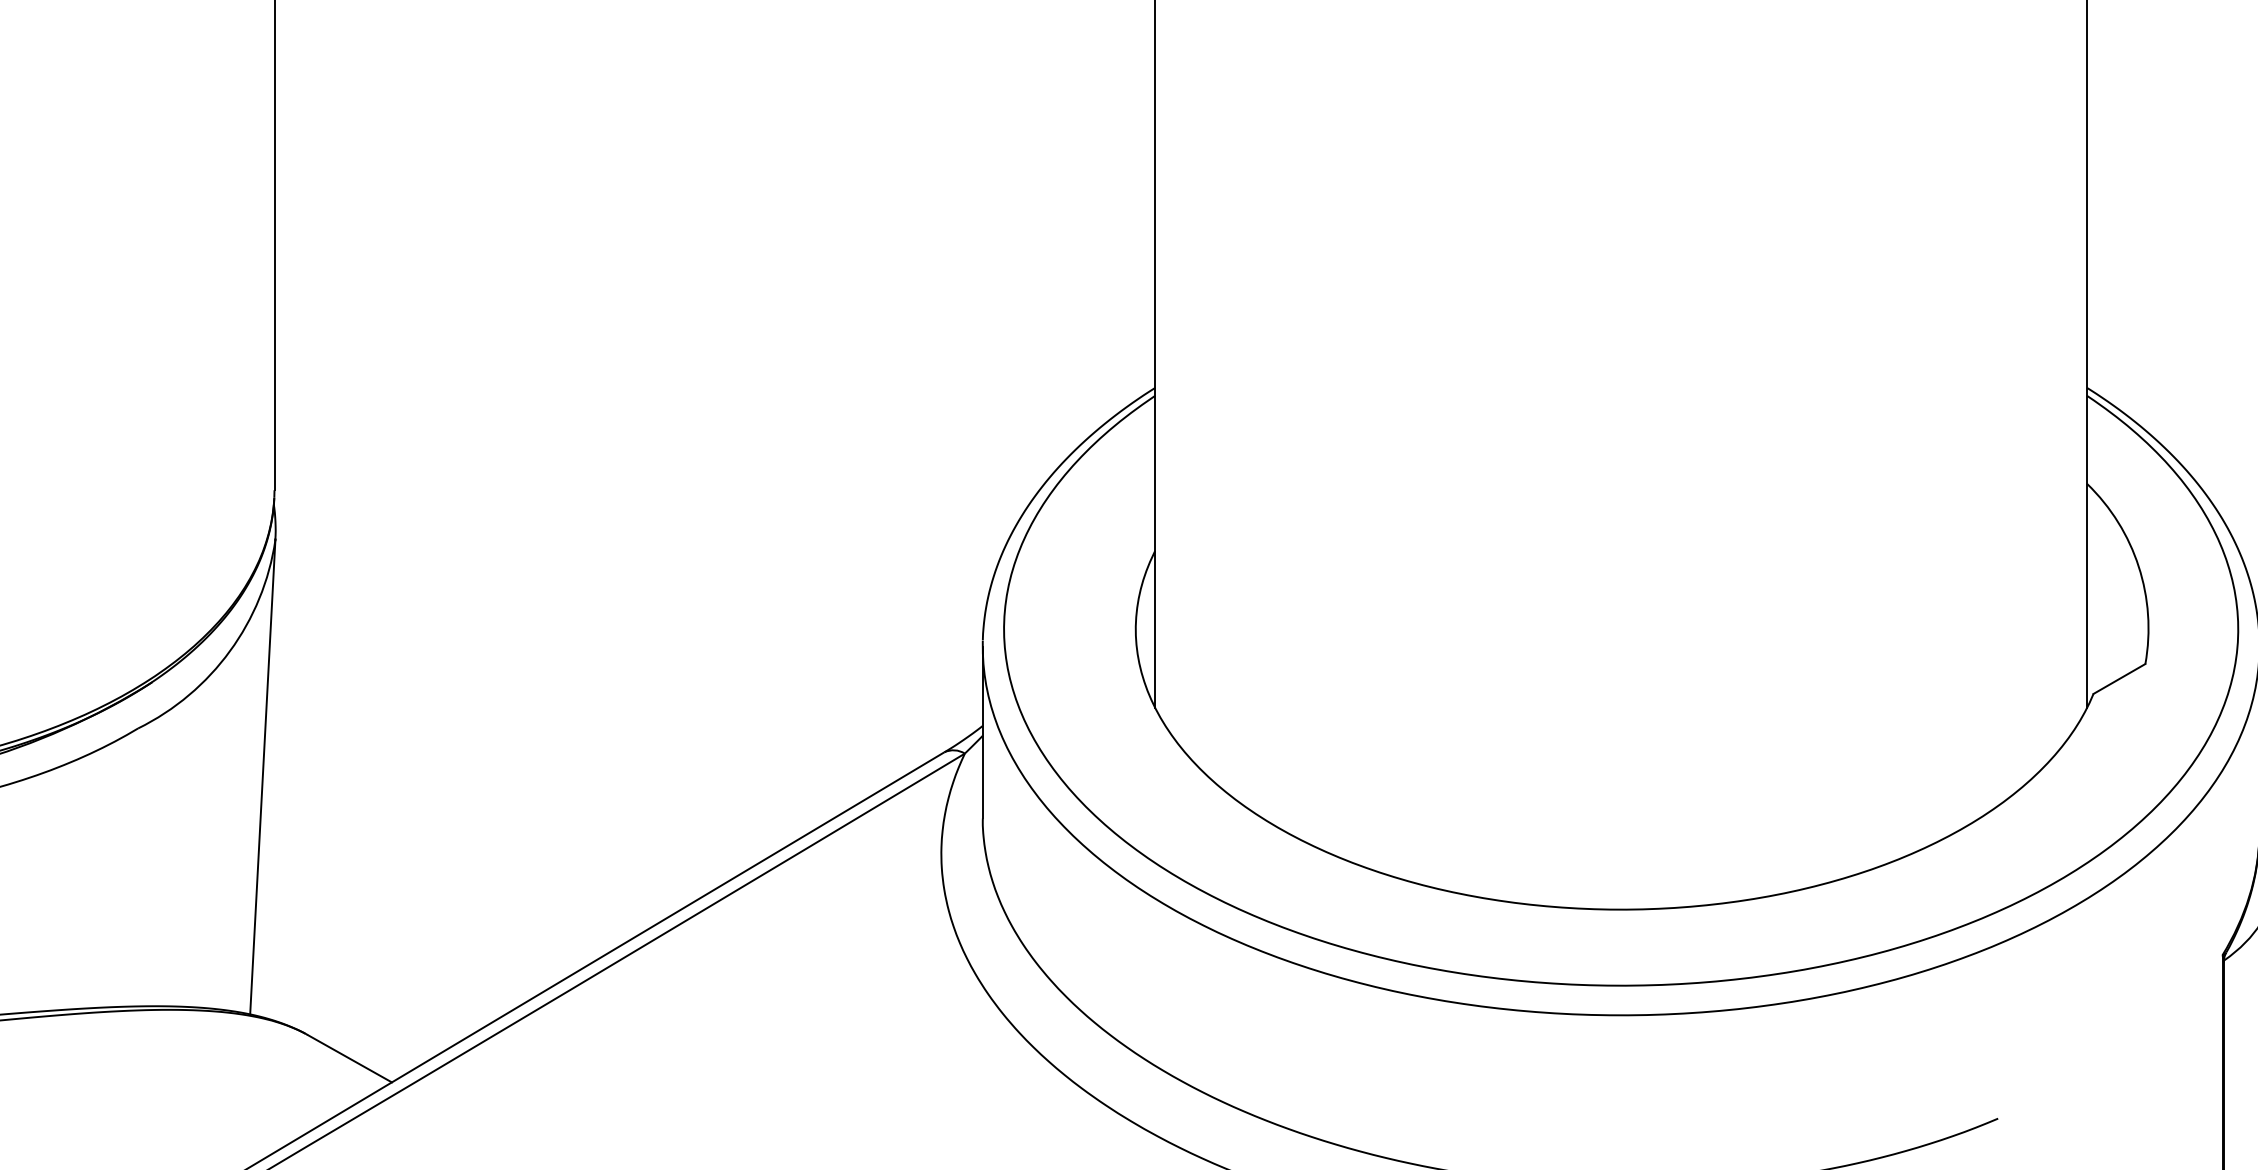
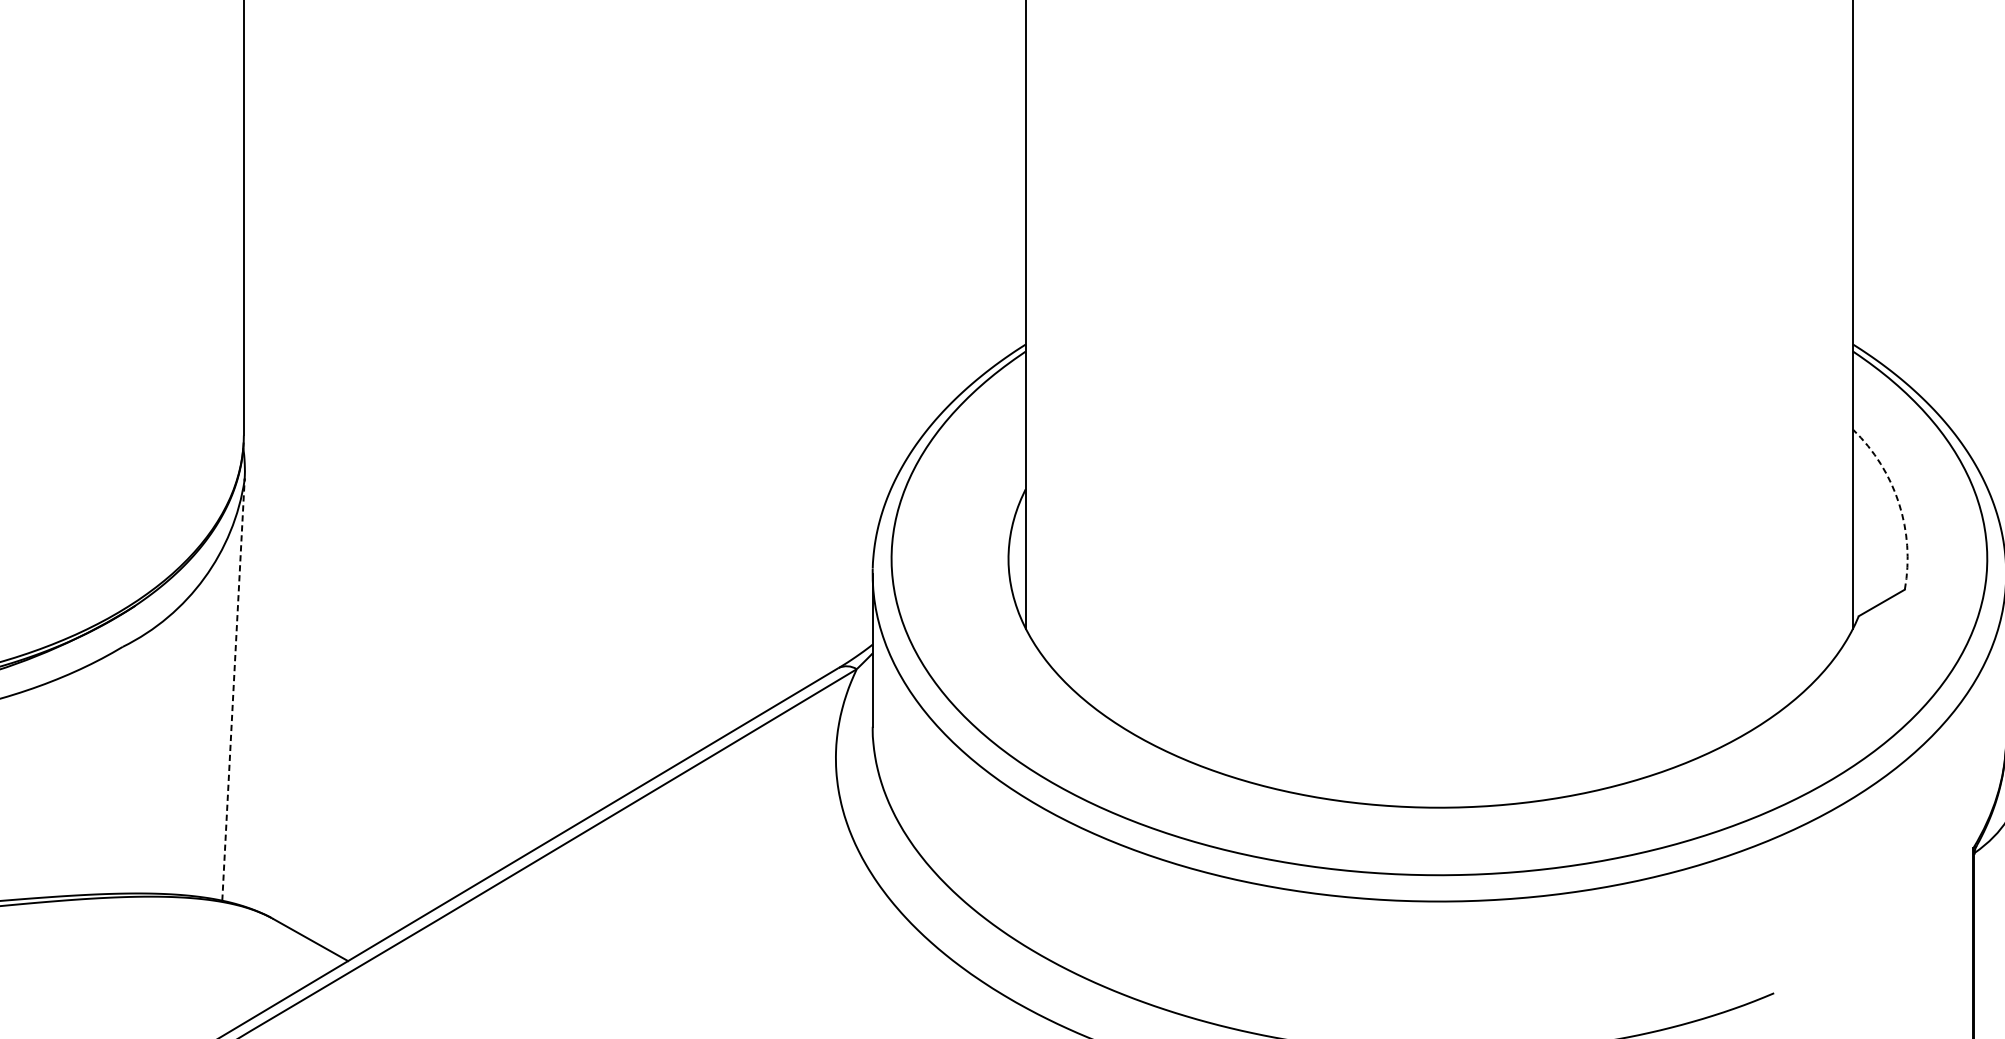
arc: (2138, 566) -> (1898, 503), solid -> dashed
line: (262, 776) -> (233, 689), solid -> dashed

